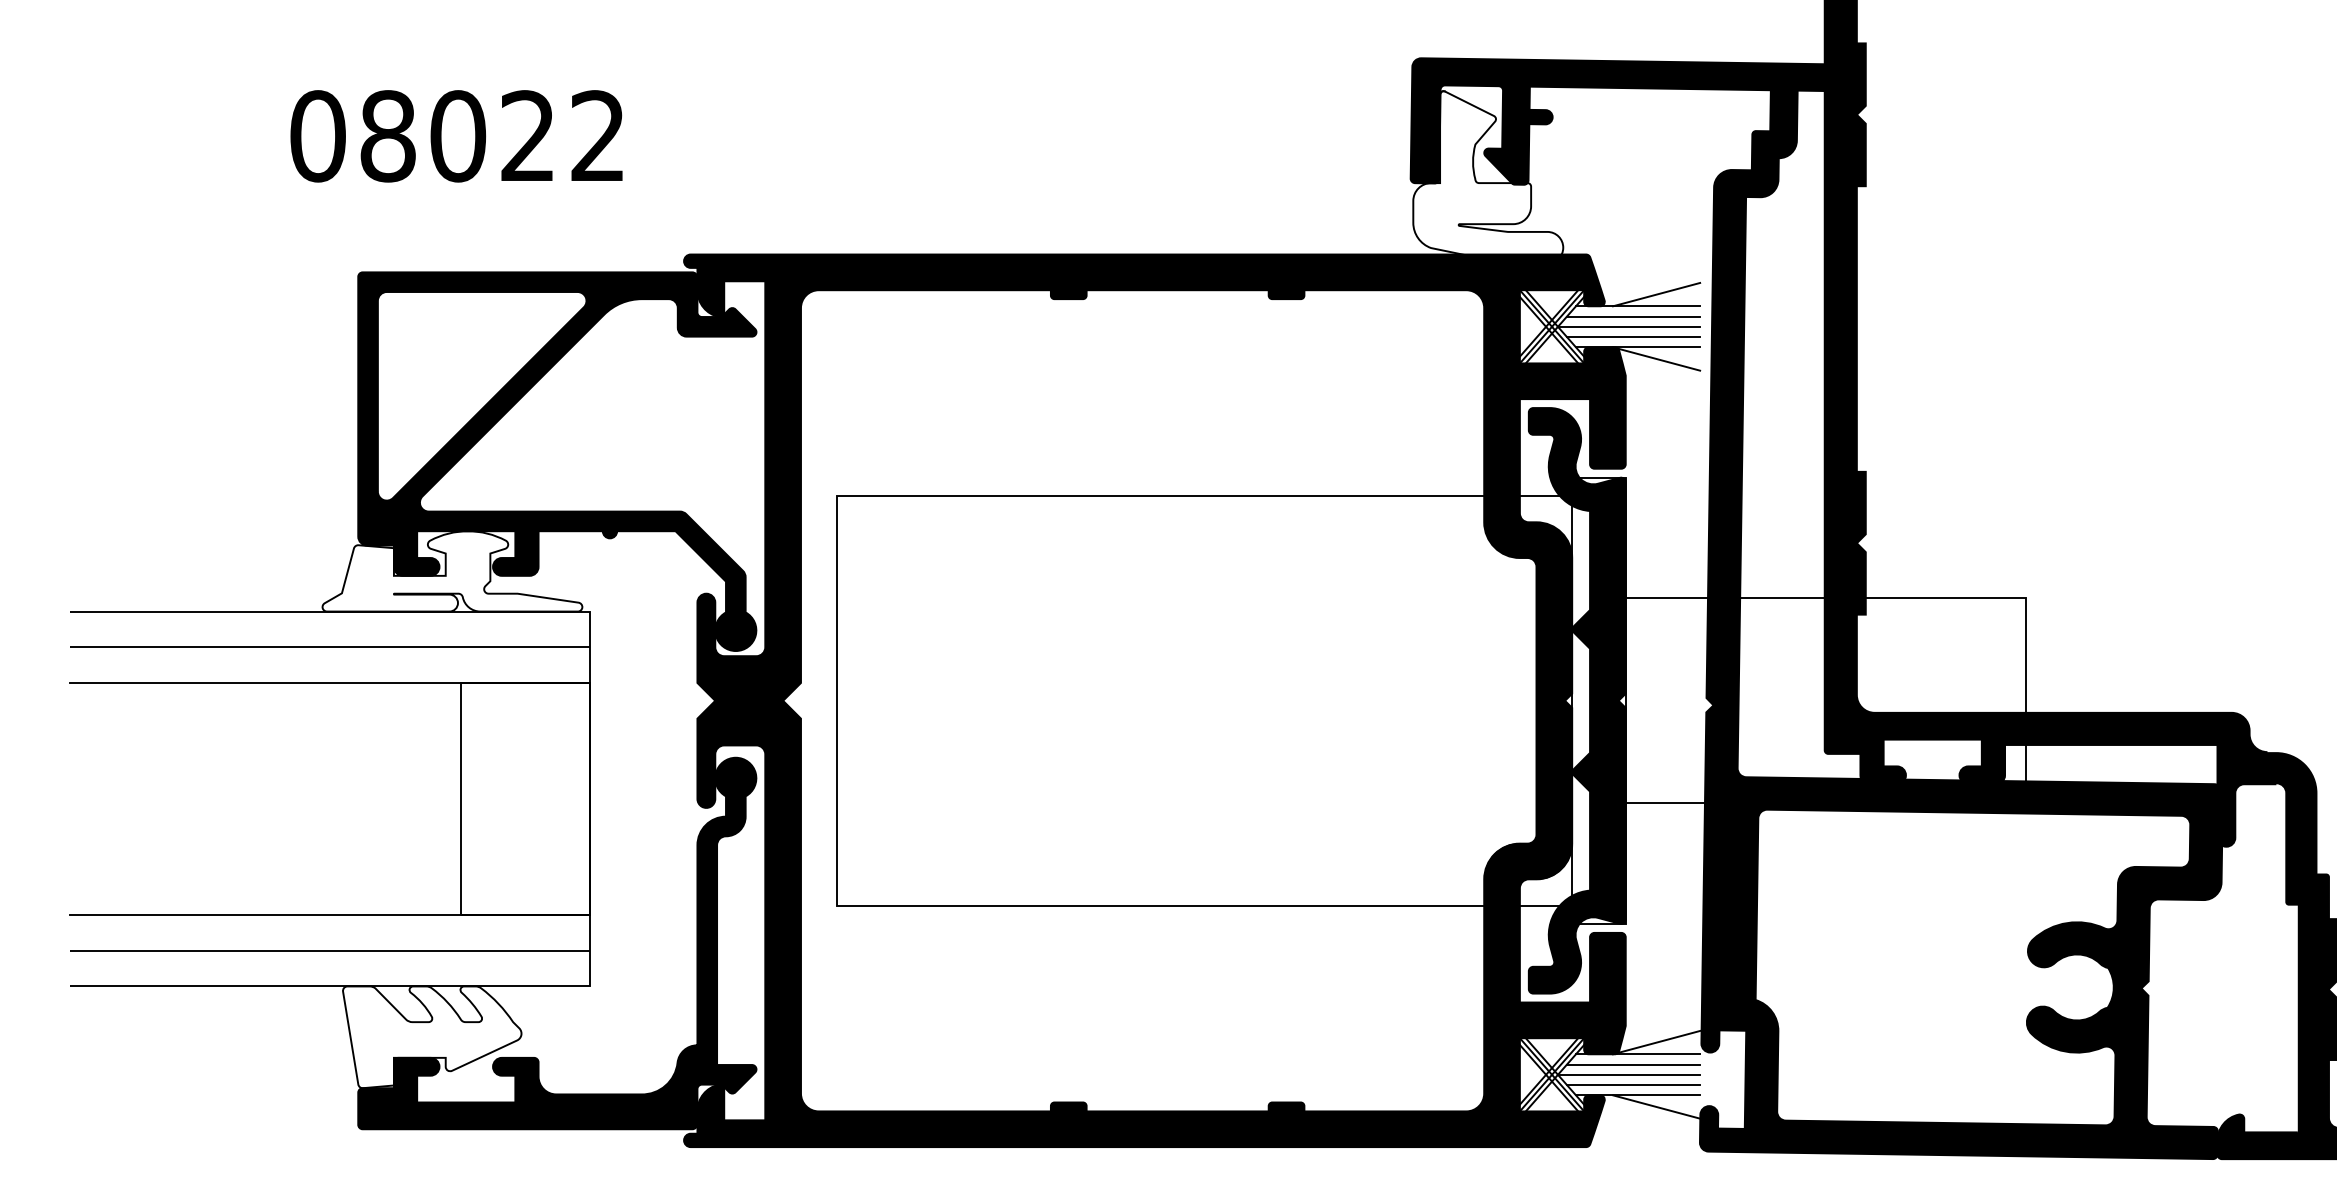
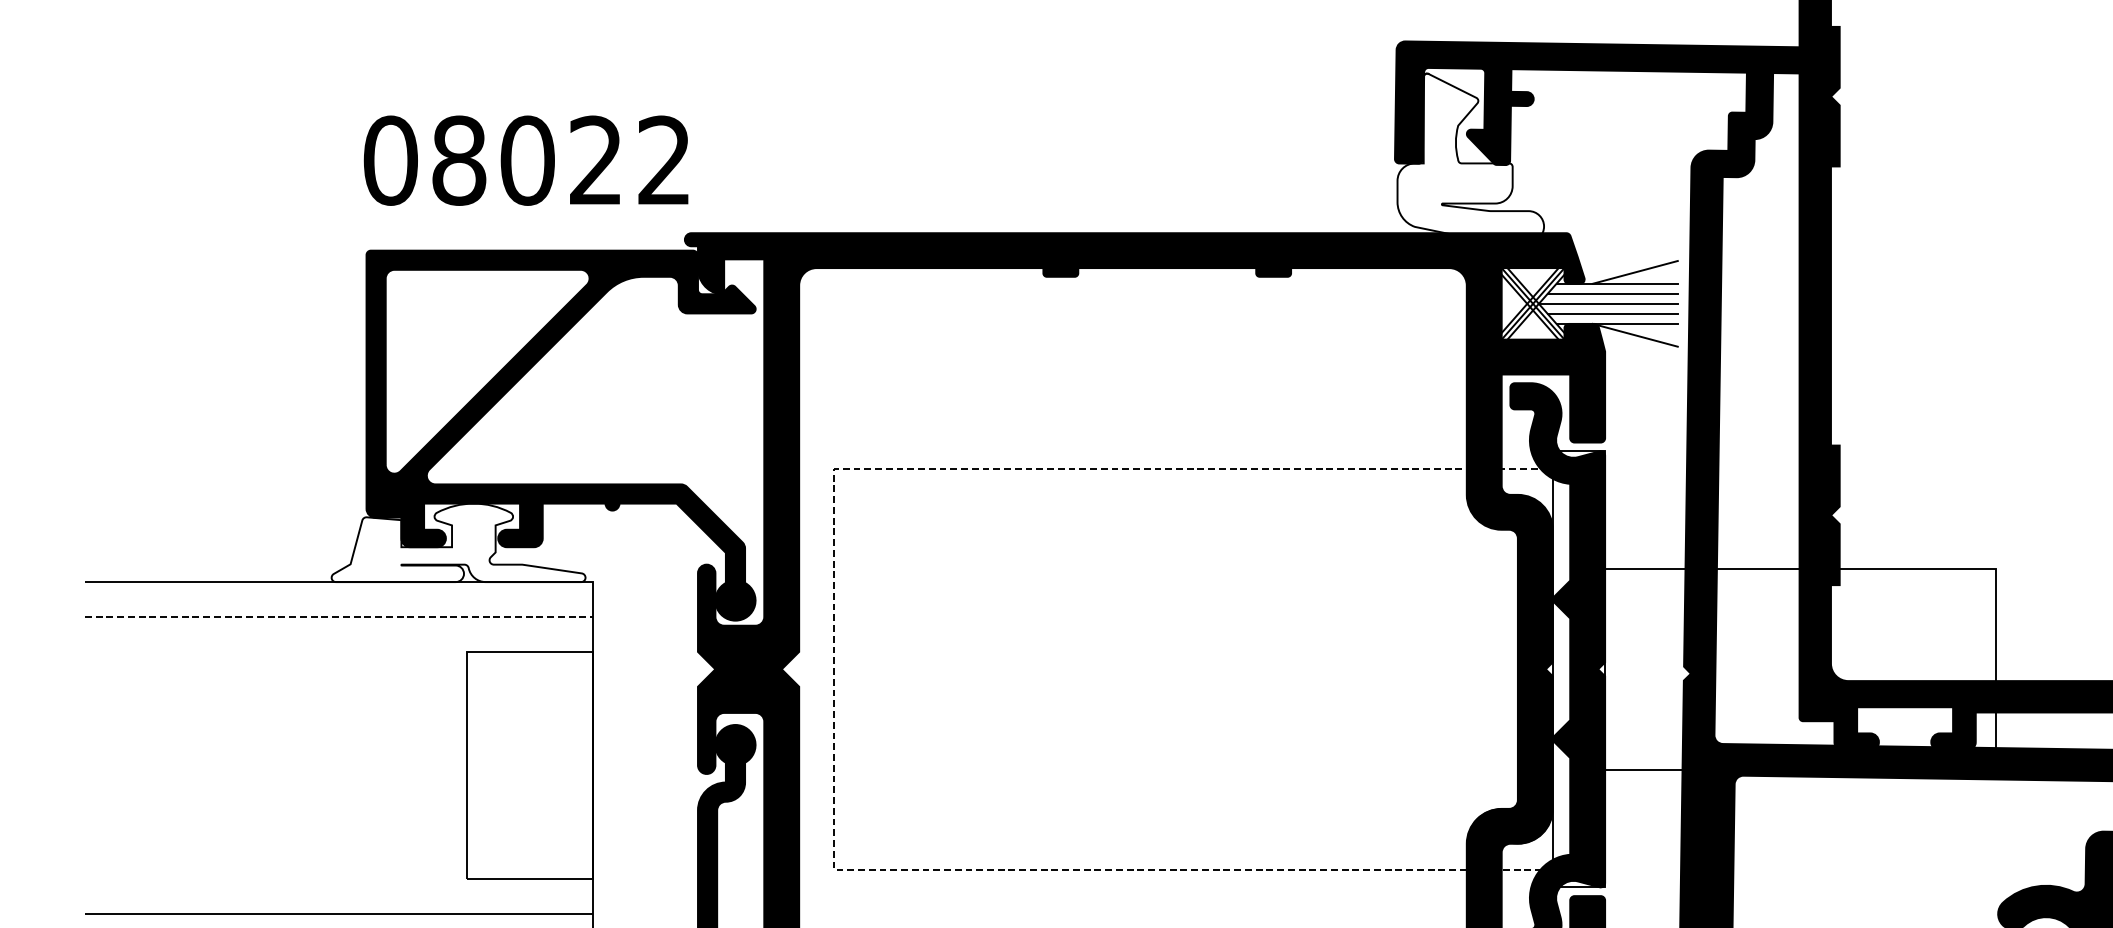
text: (456, 136) -> (526, 160), moved
line: (330, 647) -> (339, 617), solid -> dashed
line: (330, 682) -> (339, 651), removed
line: (836, 700) -> (833, 669), solid -> dashed
line: (330, 915) -> (339, 879), removed

